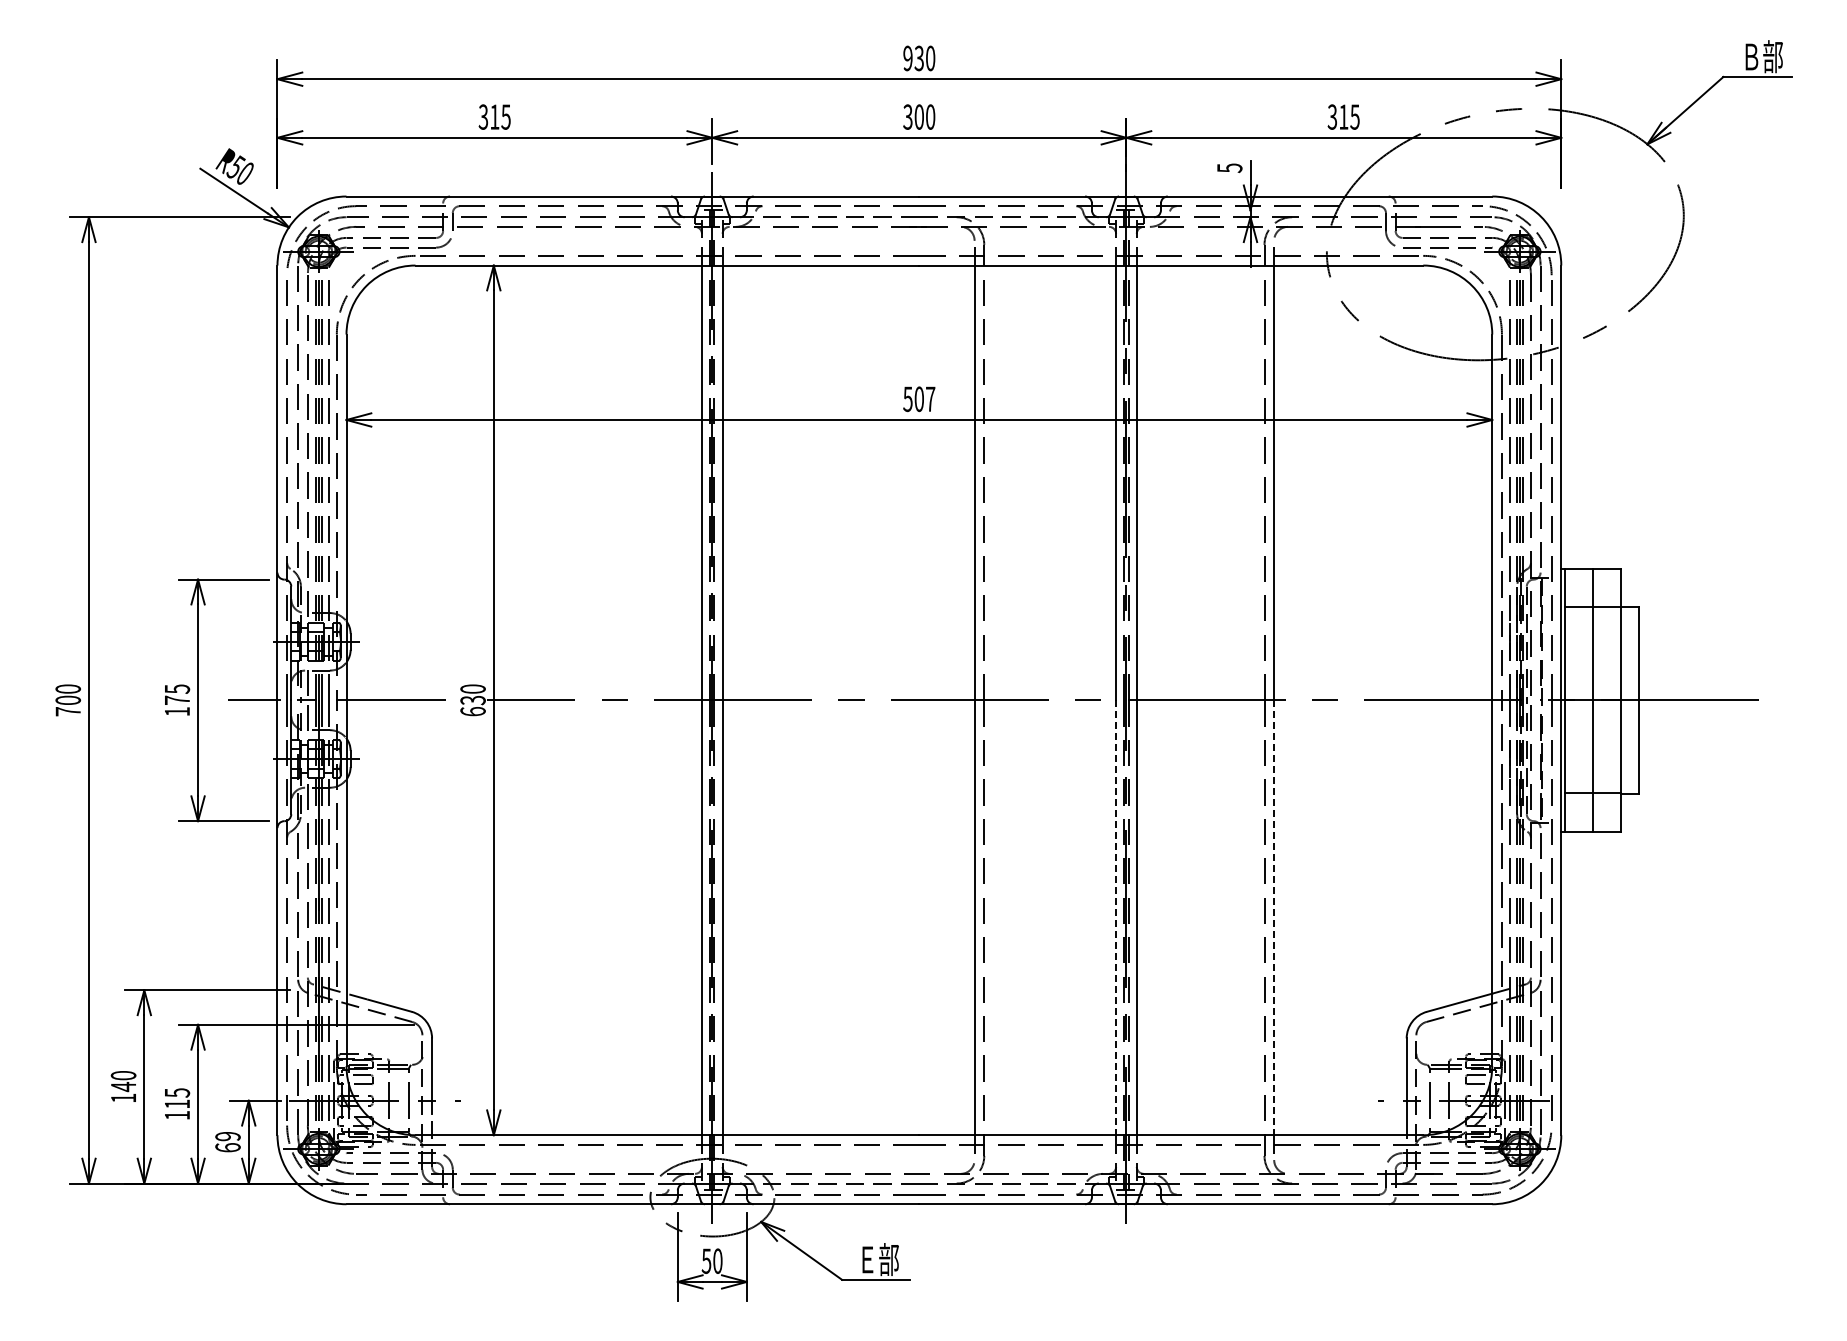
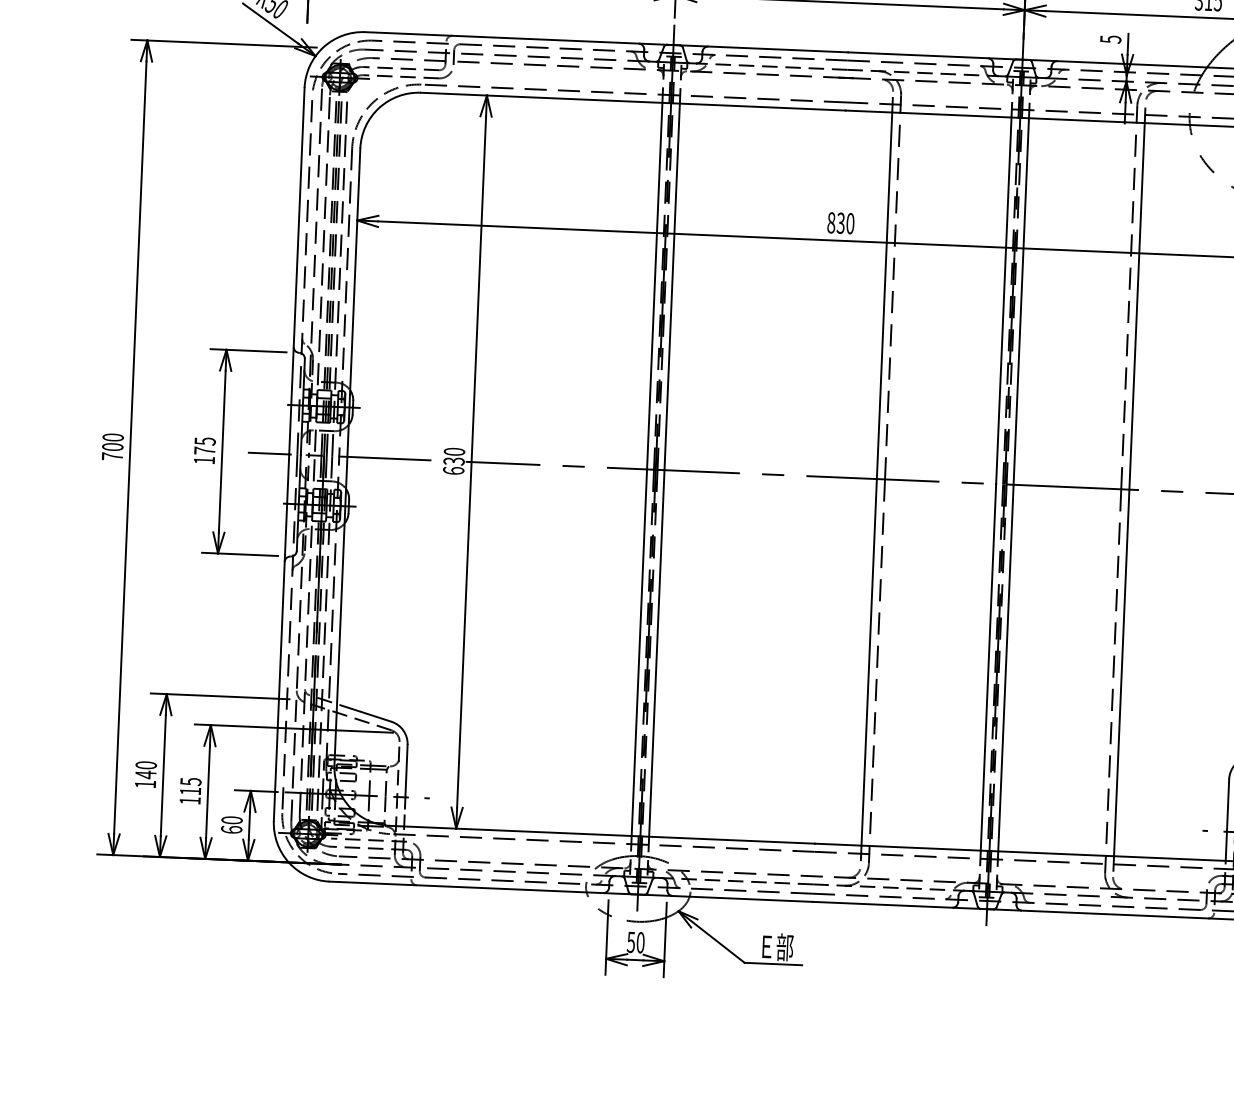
text: (919, 399) -> (841, 223), 507 -> 830
line: (1116, 918) -> (988, 667), dashed -> solid
line: (1274, 918) -> (1121, 673), dashed -> solid
text: (227, 1136) -> (231, 820), 69 -> 60

